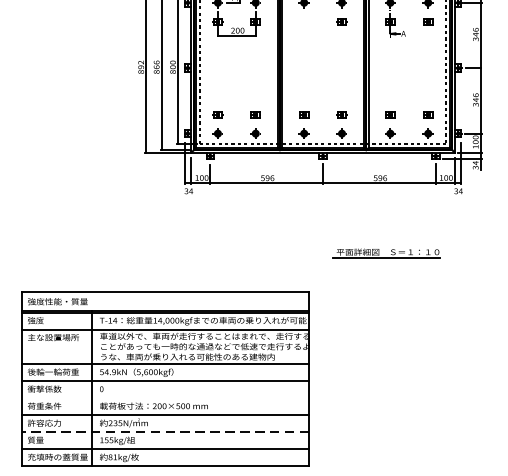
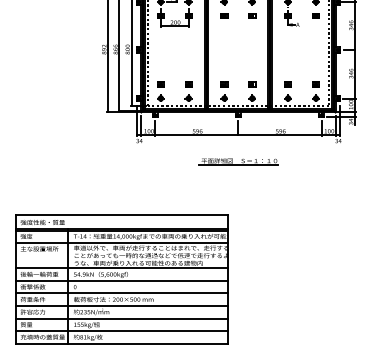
part: (304, 21) -> (224, 15), added
part: (386, 252) -> (238, 161), moved
line: (165, 397) -> (122, 293), added
line: (164, 431) -> (121, 318), dashed -> solid

